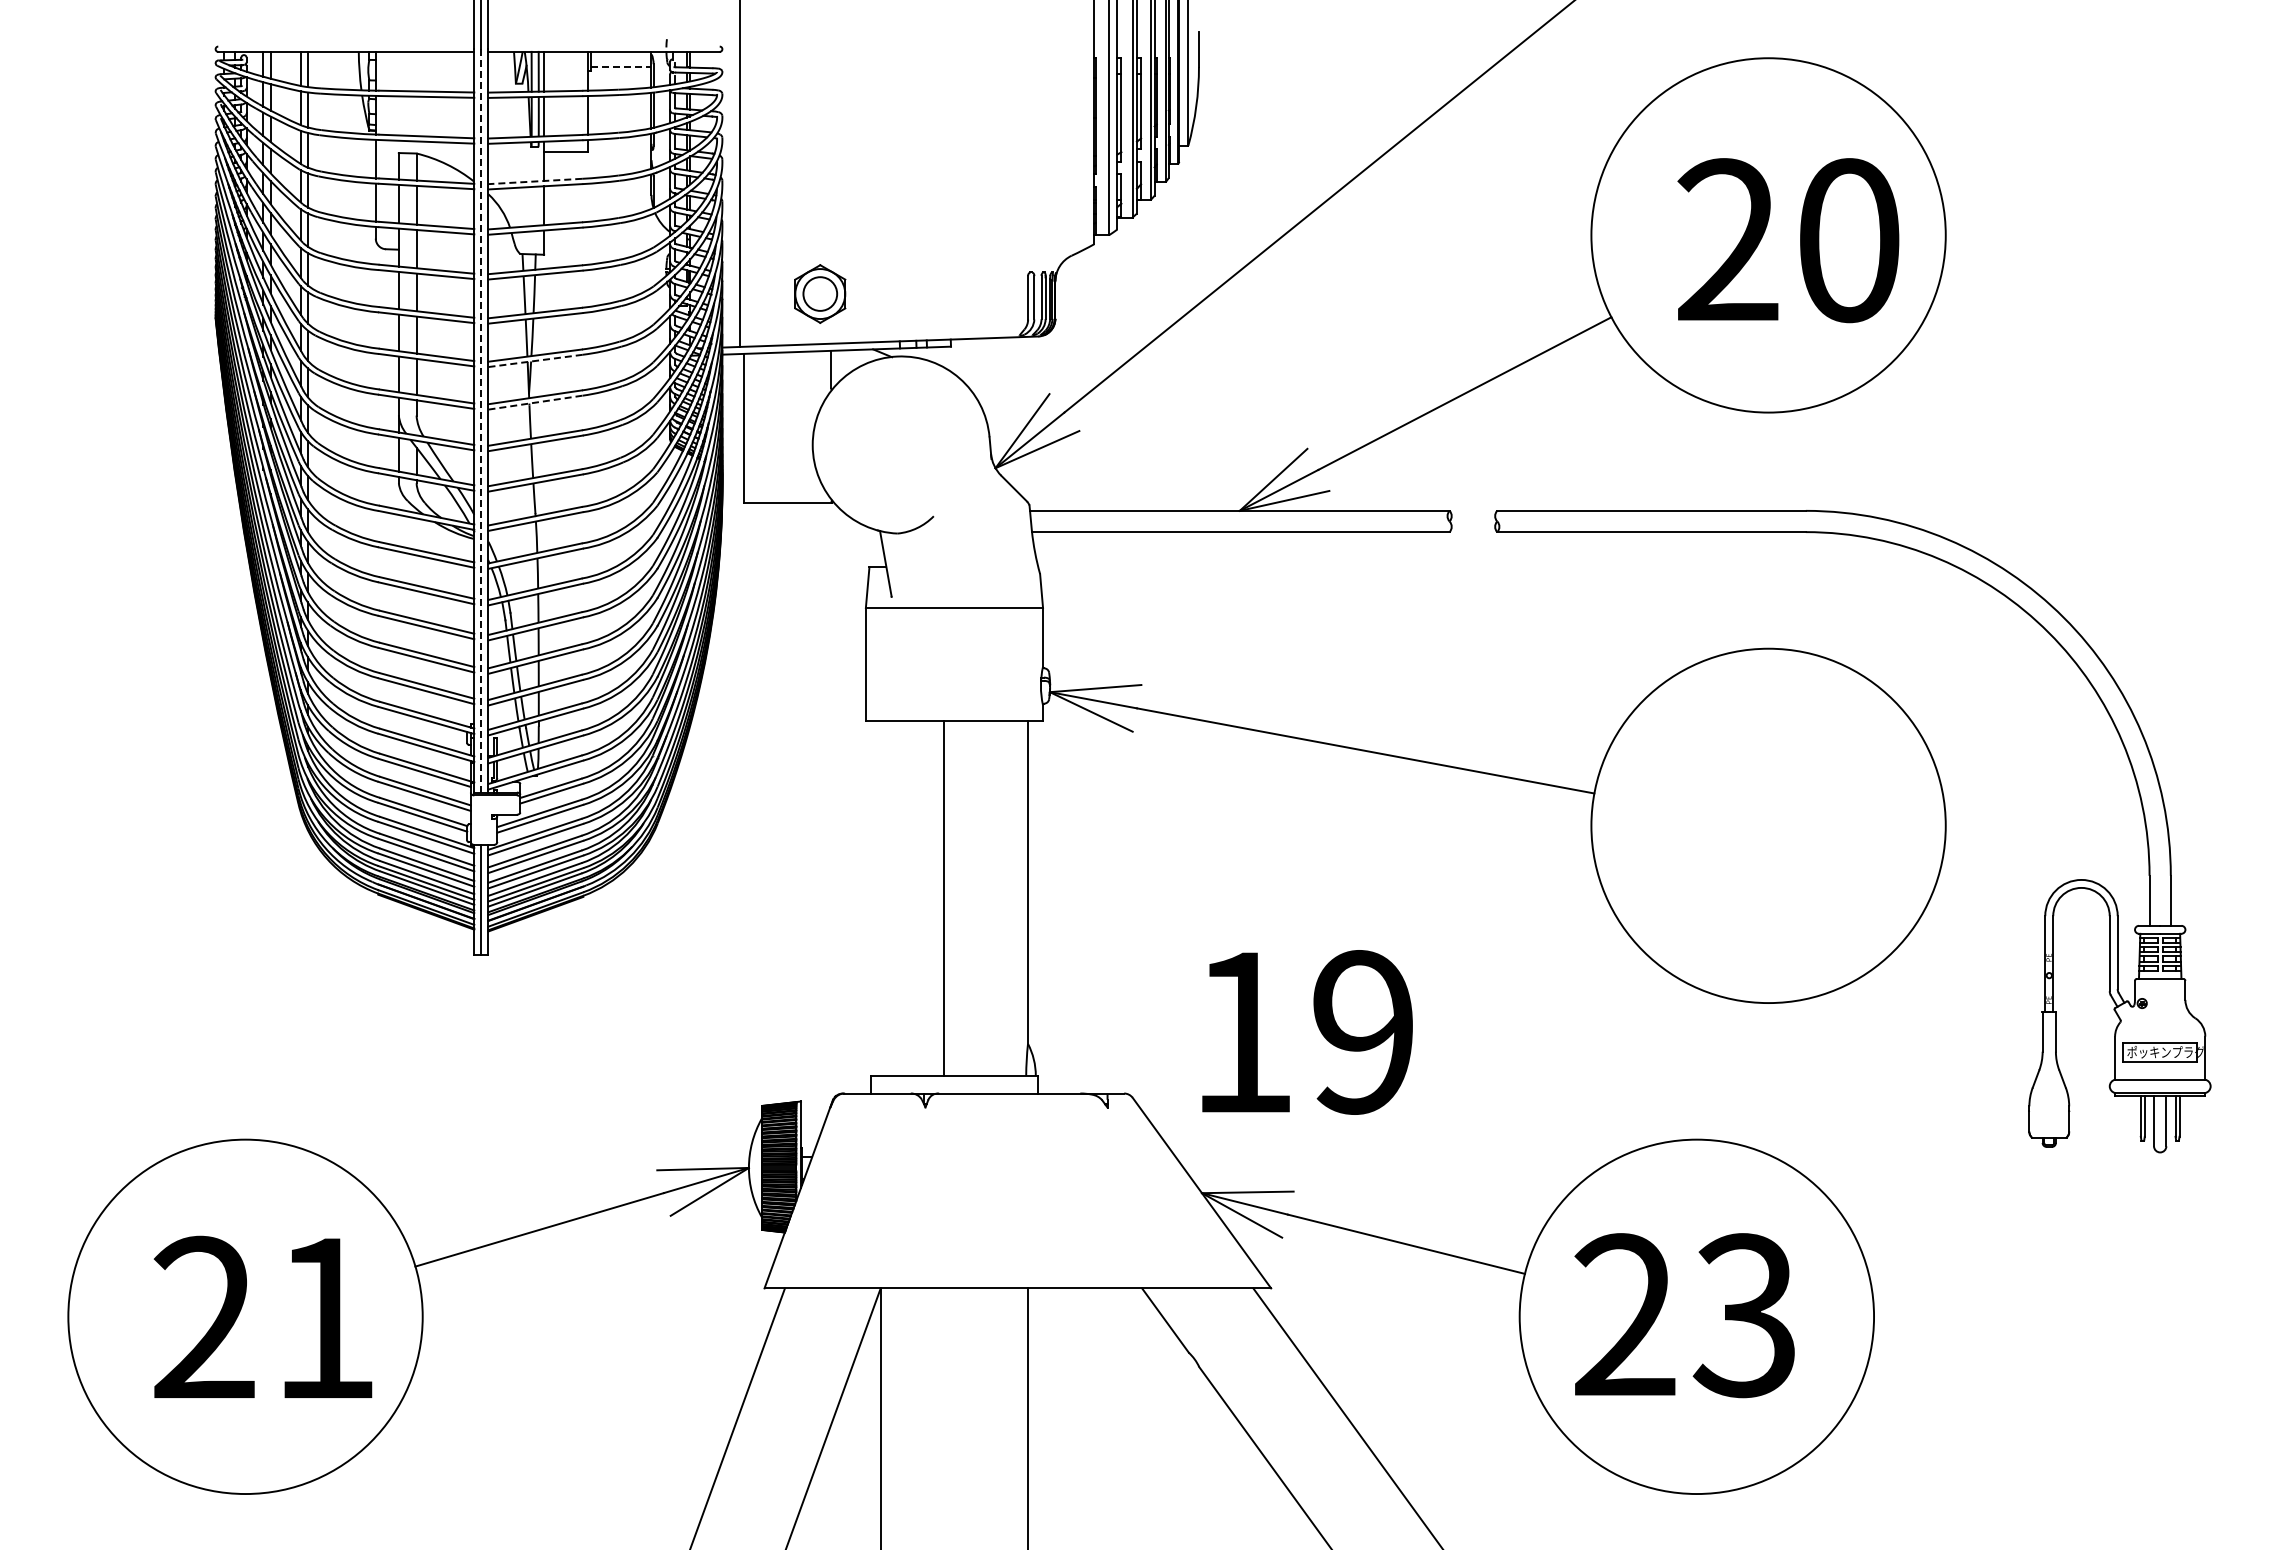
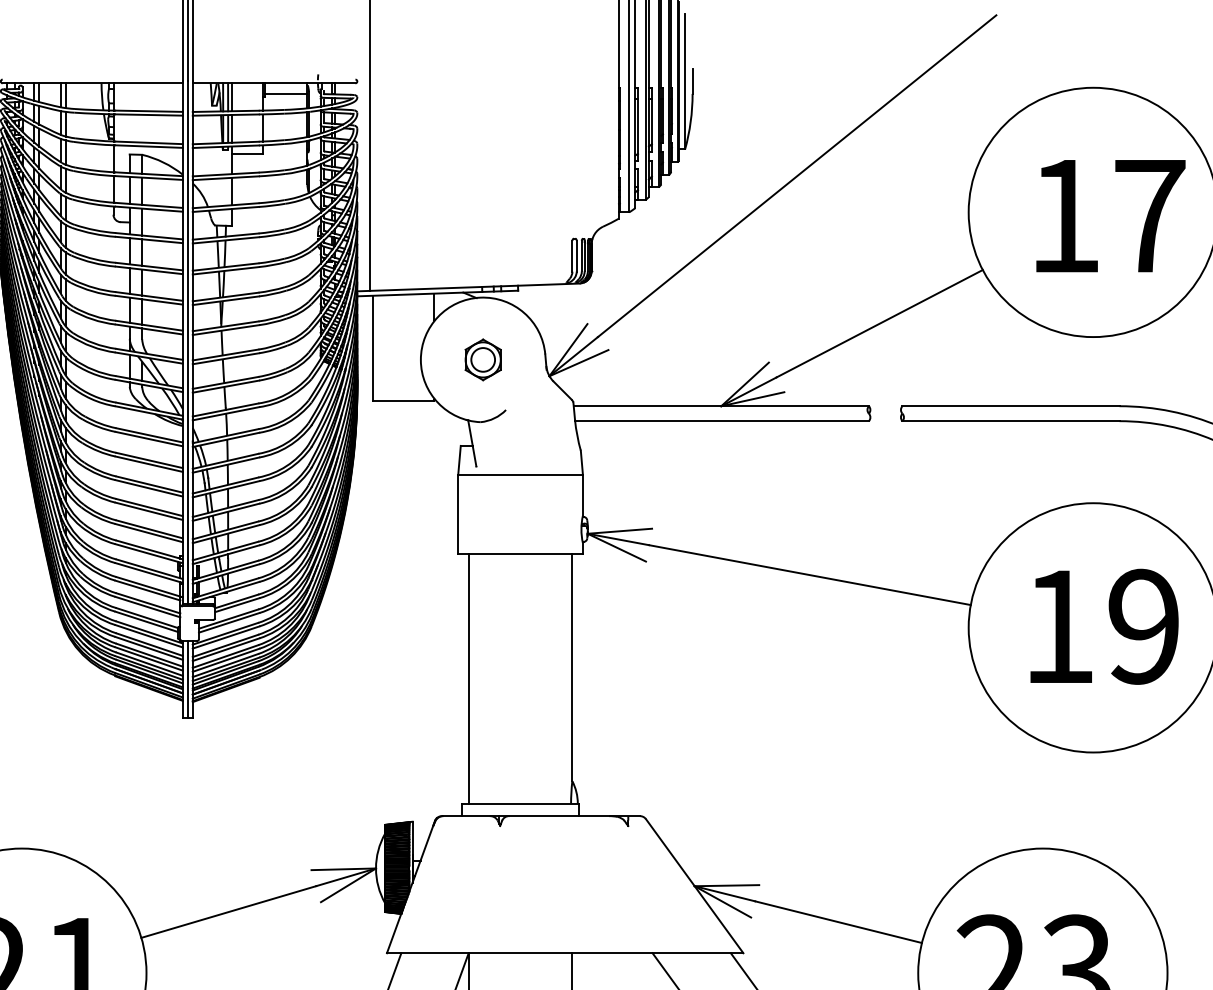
line: (621, 66) -> (286, 93), dashed -> solid
line: (535, 181) -> (225, 174), dashed -> solid
text: (1788, 240) -> (1107, 216), 20 -> 17
part: (820, 293) -> (483, 359), moved
line: (535, 360) -> (225, 300), dashed -> solid
line: (535, 402) -> (225, 329), dashed -> solid
line: (481, 420) -> (187, 342), dashed -> solid
line: (943, 898) -> (468, 678), moved
text: (1307, 1032) -> (1104, 626), moved

